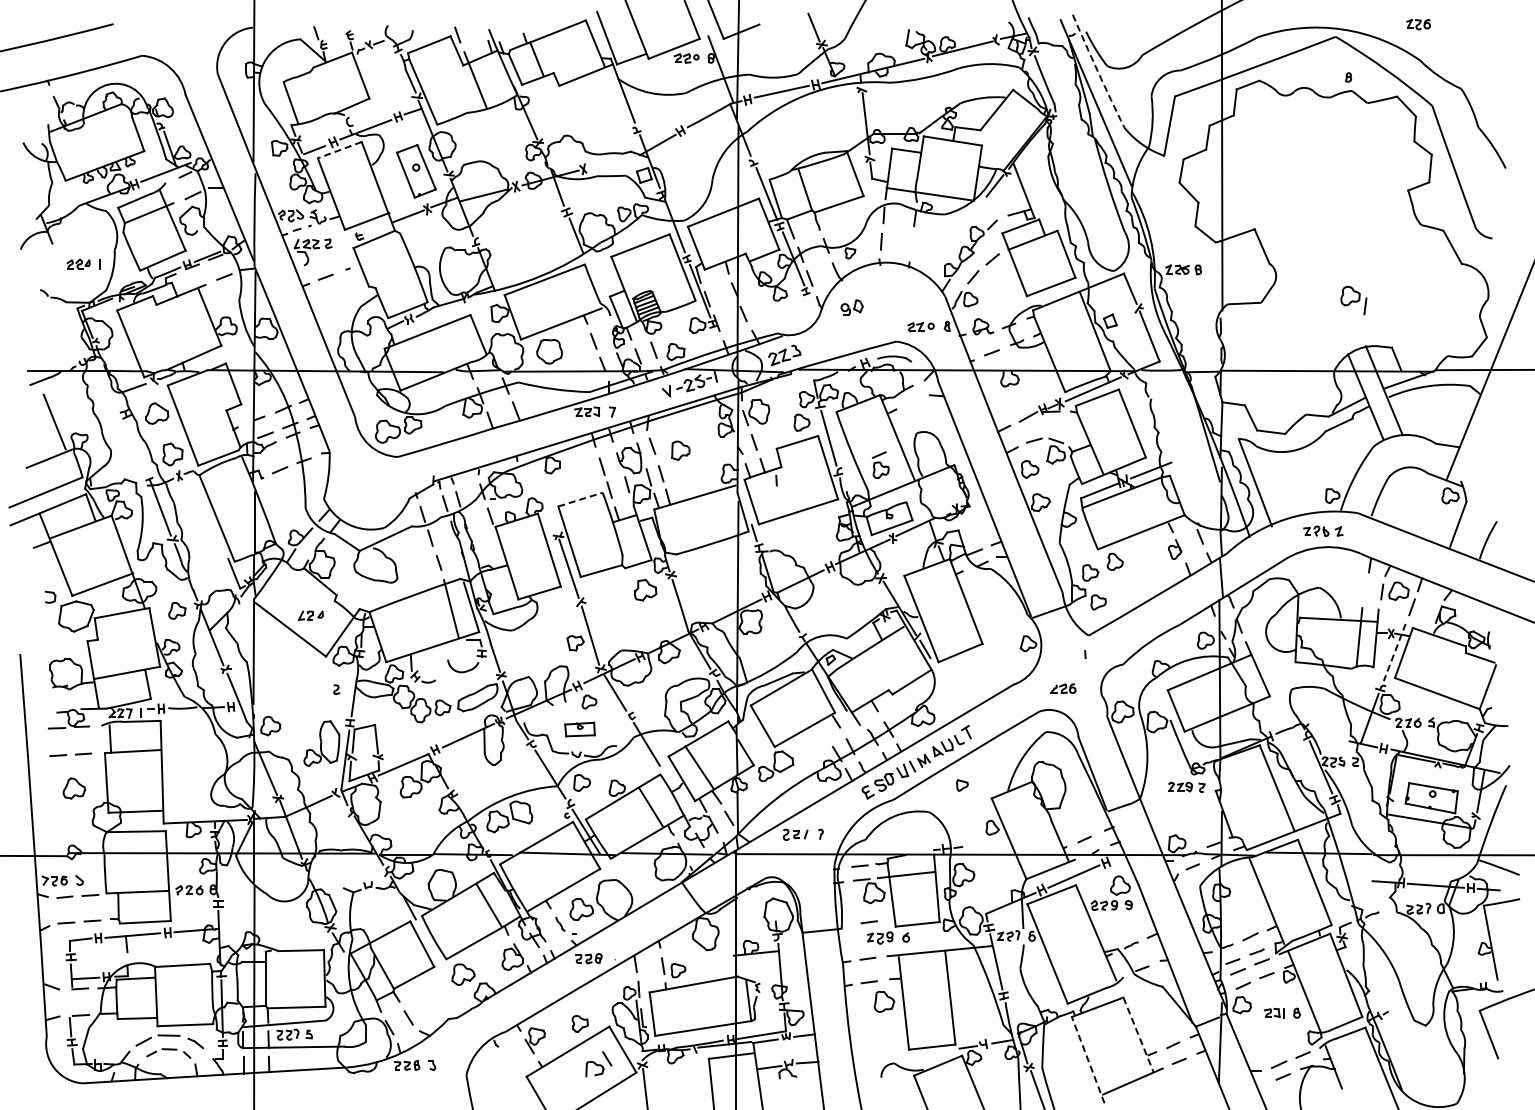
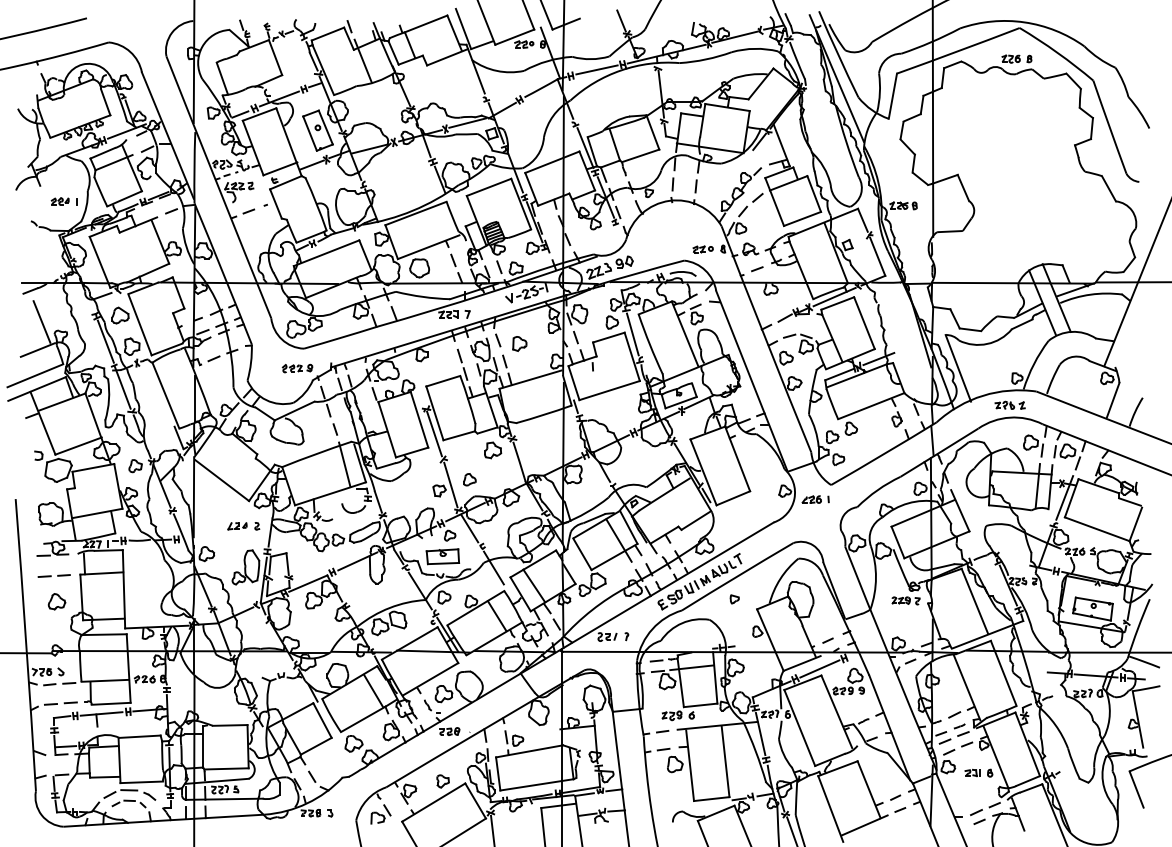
part: (1418, 24) -> (1011, 59), moved
arc: (1097, 71) -> (837, 54), dashed -> solid
line: (339, 150) -> (259, 114), dashed -> solid
line: (612, 161) -> (467, 123), added
line: (911, 244) -> (695, 186), added
part: (1353, 300) -> (1033, 446), moved
part: (851, 307) -> (624, 262), moved
line: (137, 447) -> (105, 341), added
part: (880, 464) -> (696, 313), moved
part: (389, 482) -> (297, 368), added
line: (580, 499) -> (443, 381), dashed -> solid
part: (310, 615) -> (237, 526), moved
part: (614, 628) -> (469, 479), added
line: (1394, 652) -> (1064, 497), dashed -> solid
part: (1063, 688) -> (811, 499), moved
line: (810, 708) -> (618, 540), added
part: (579, 729) -> (442, 556), size x1.43
line: (868, 922) -> (663, 703), removed
line: (1138, 1035) -> (869, 790), dashed -> solid
line: (1088, 1059) -> (830, 808), dashed -> solid
part: (598, 1064) -> (380, 814), moved

